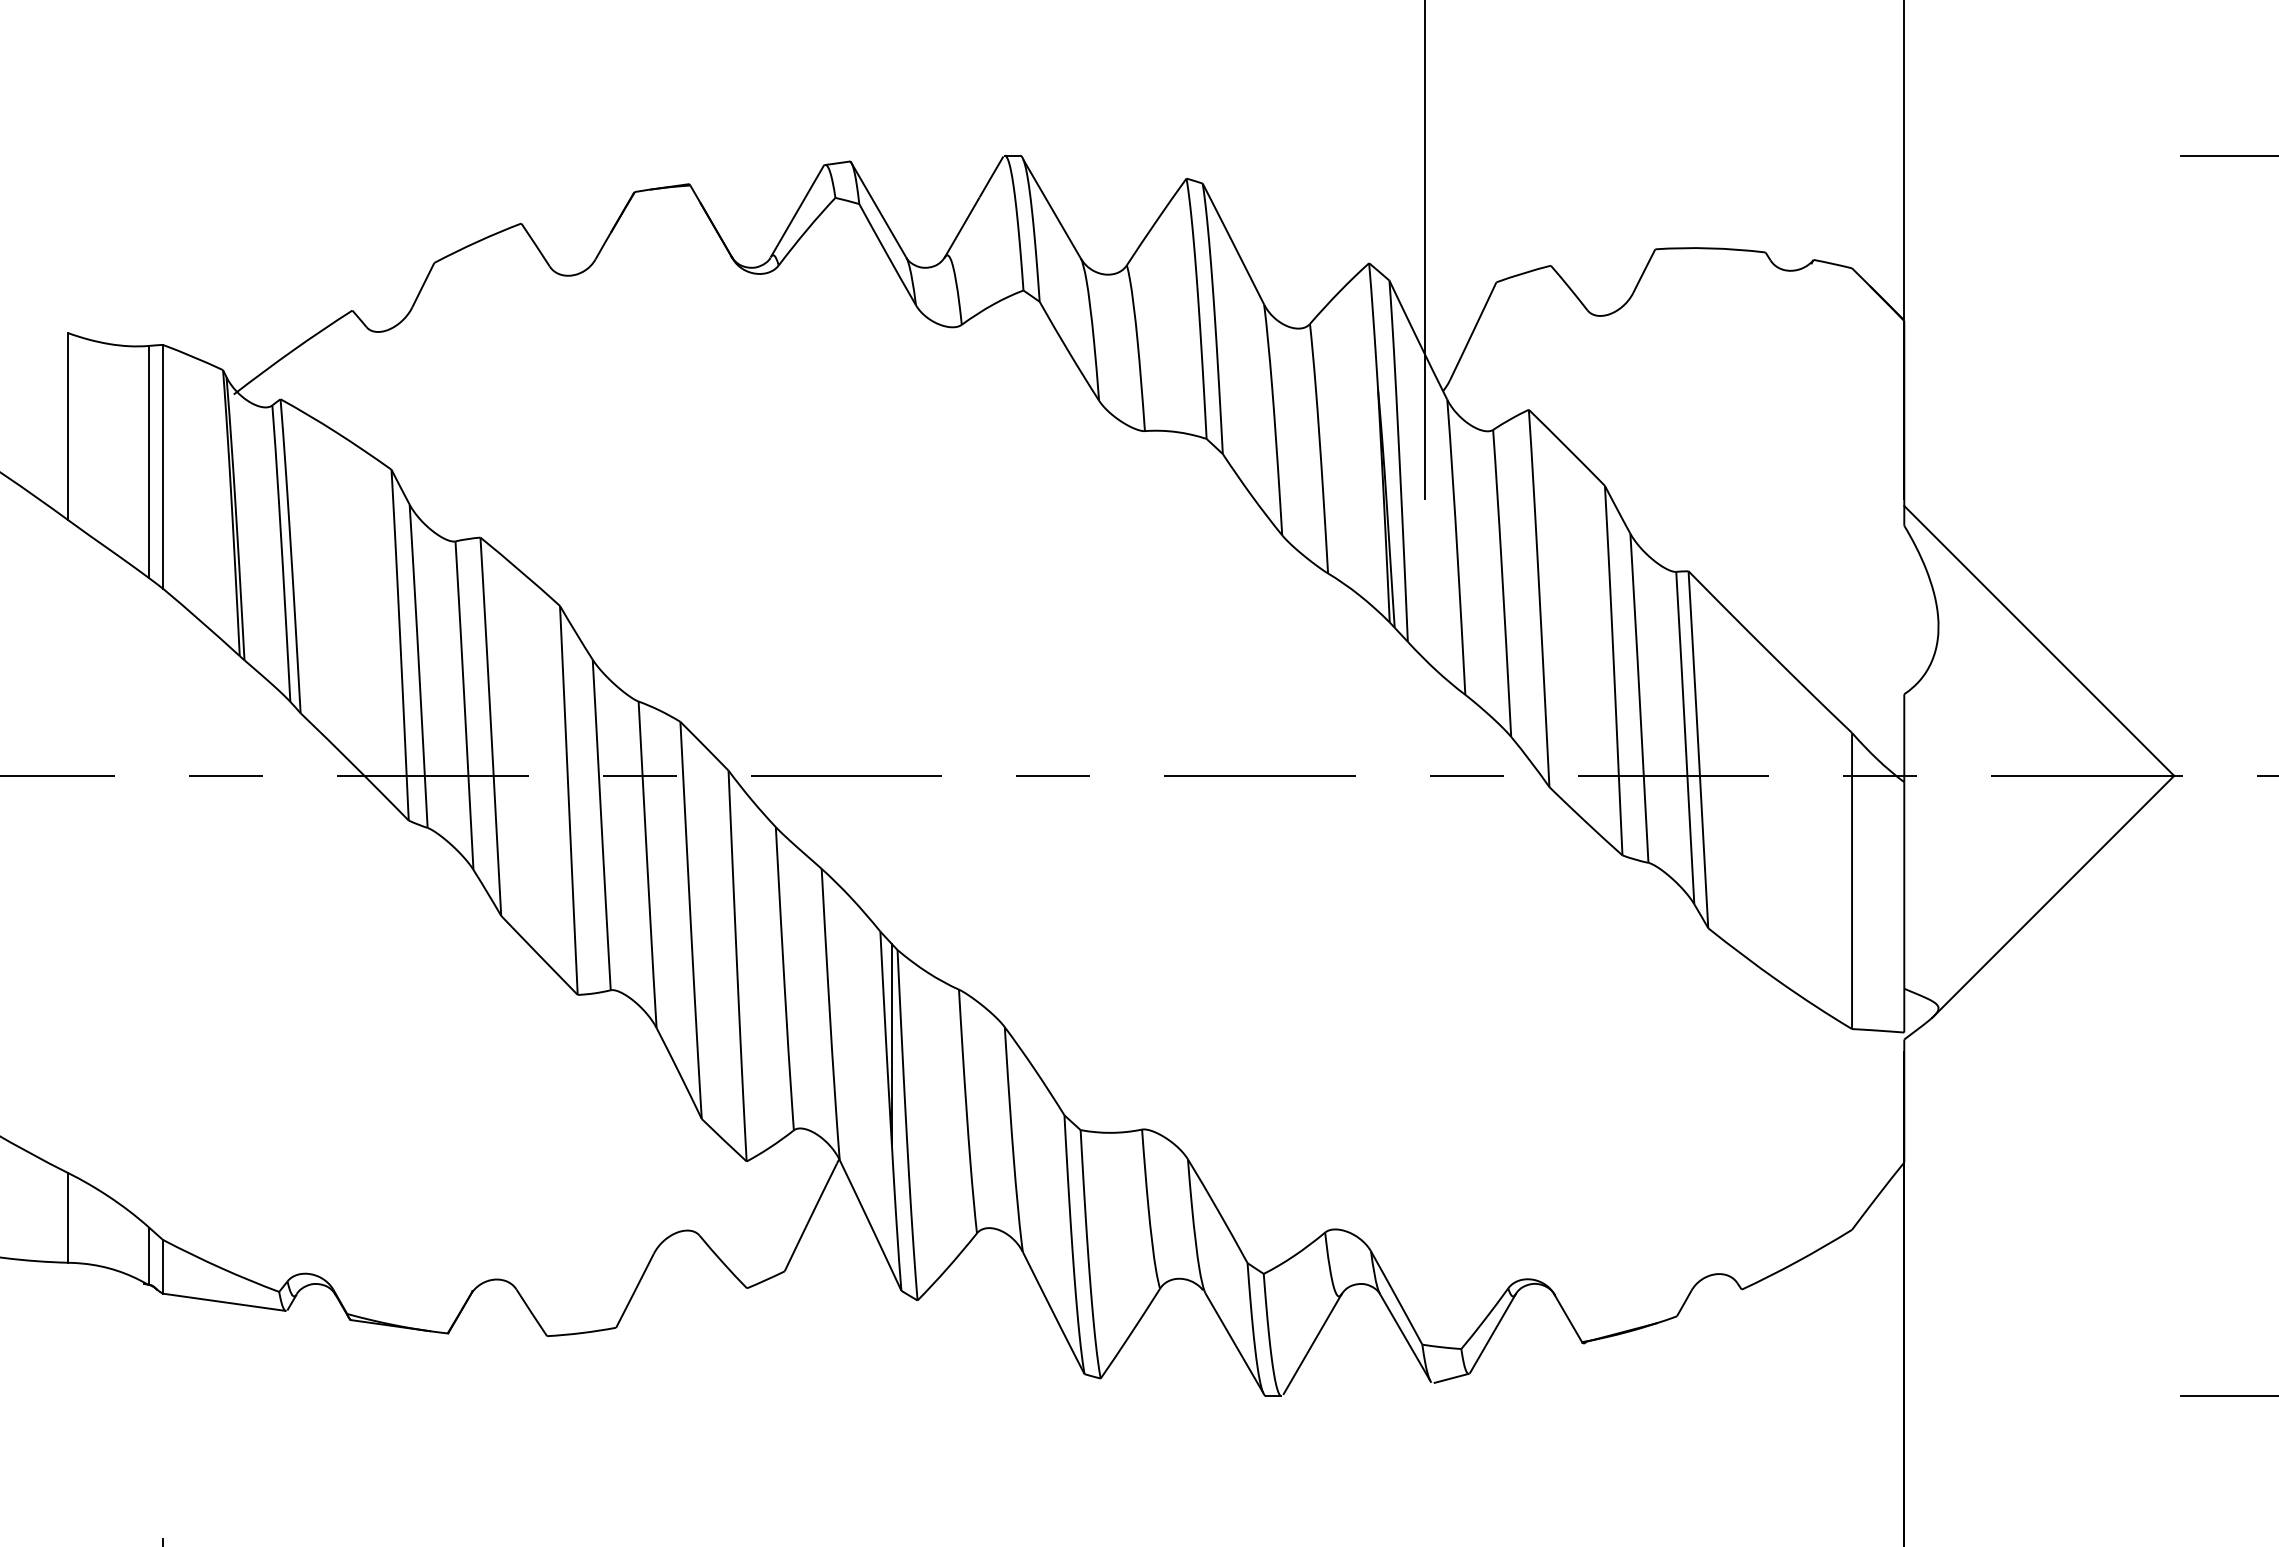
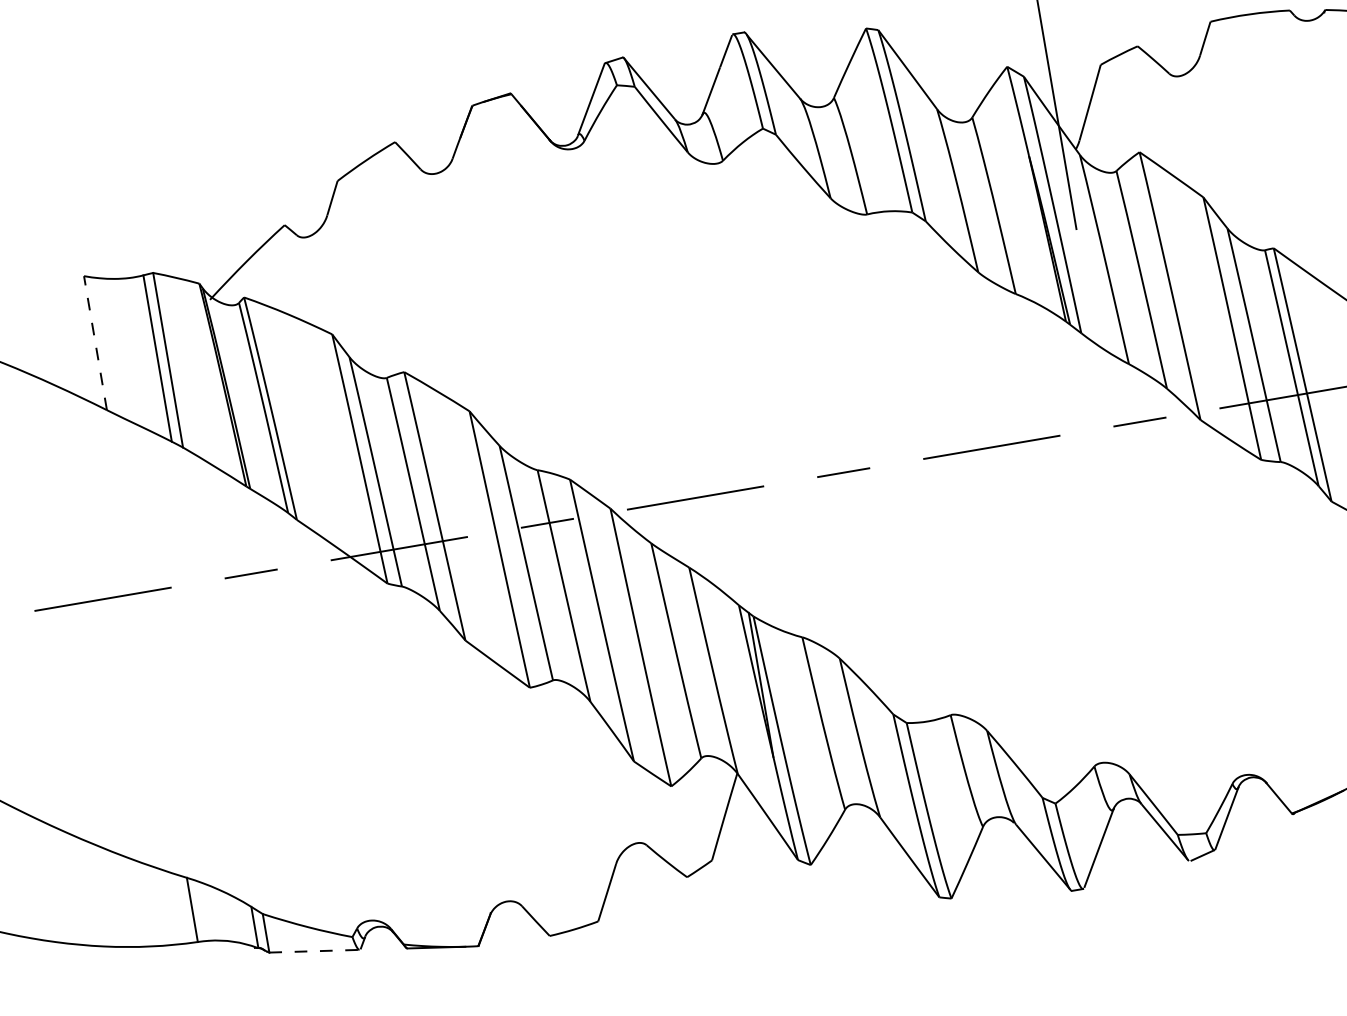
line: (68, 426) -> (95, 342), solid -> dashed
line: (224, 1302) -> (314, 951), solid -> dashed

